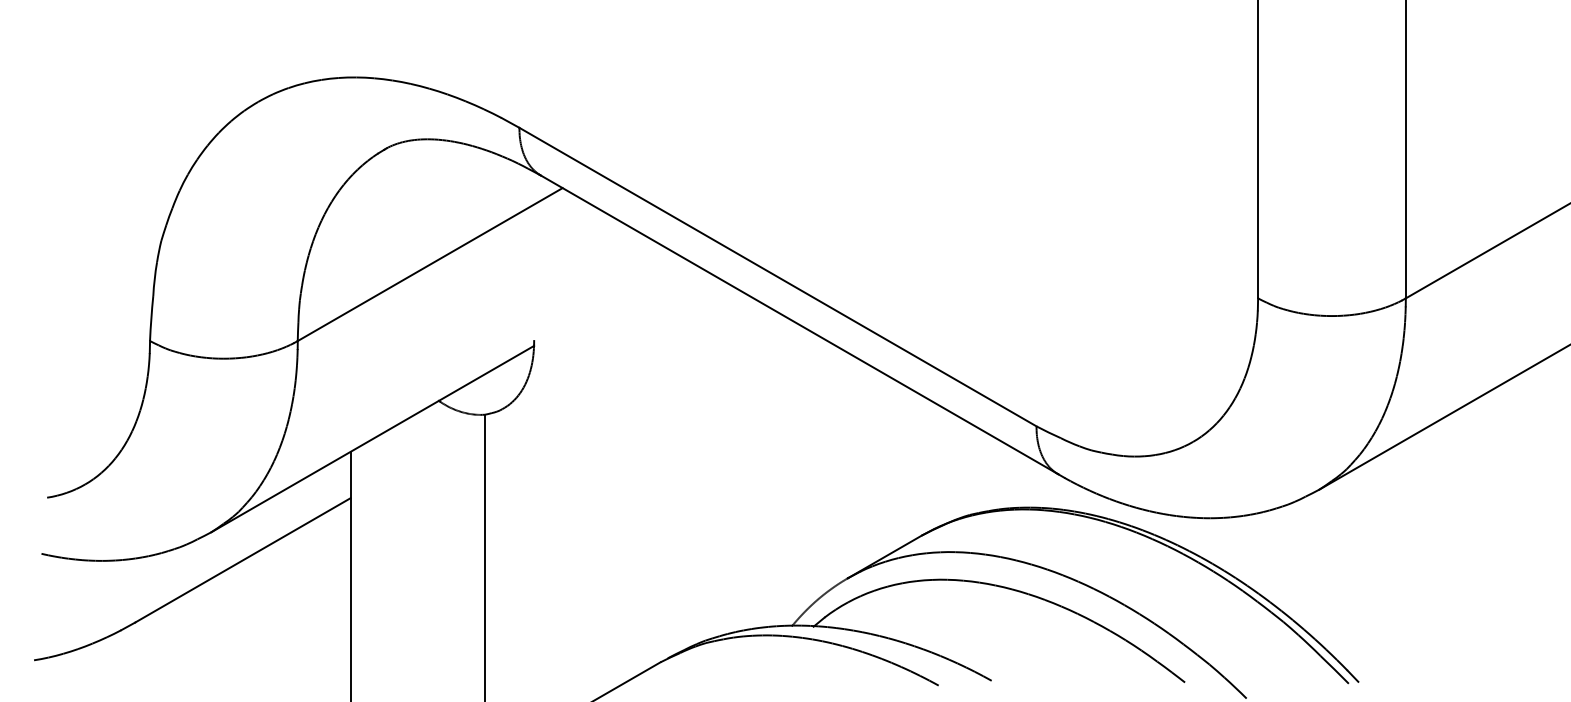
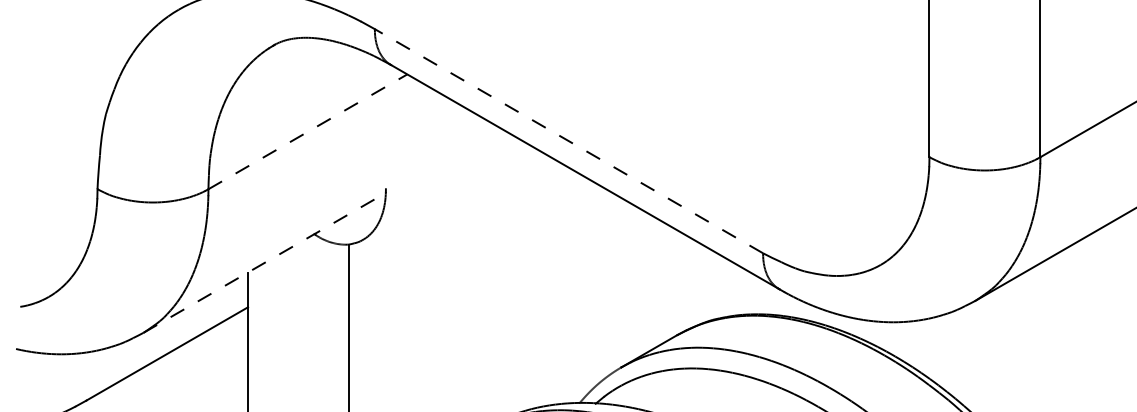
line: (430, 264) -> (308, 131), solid -> dashed
line: (777, 277) -> (568, 141), solid -> dashed
line: (373, 438) -> (265, 262), solid -> dashed

